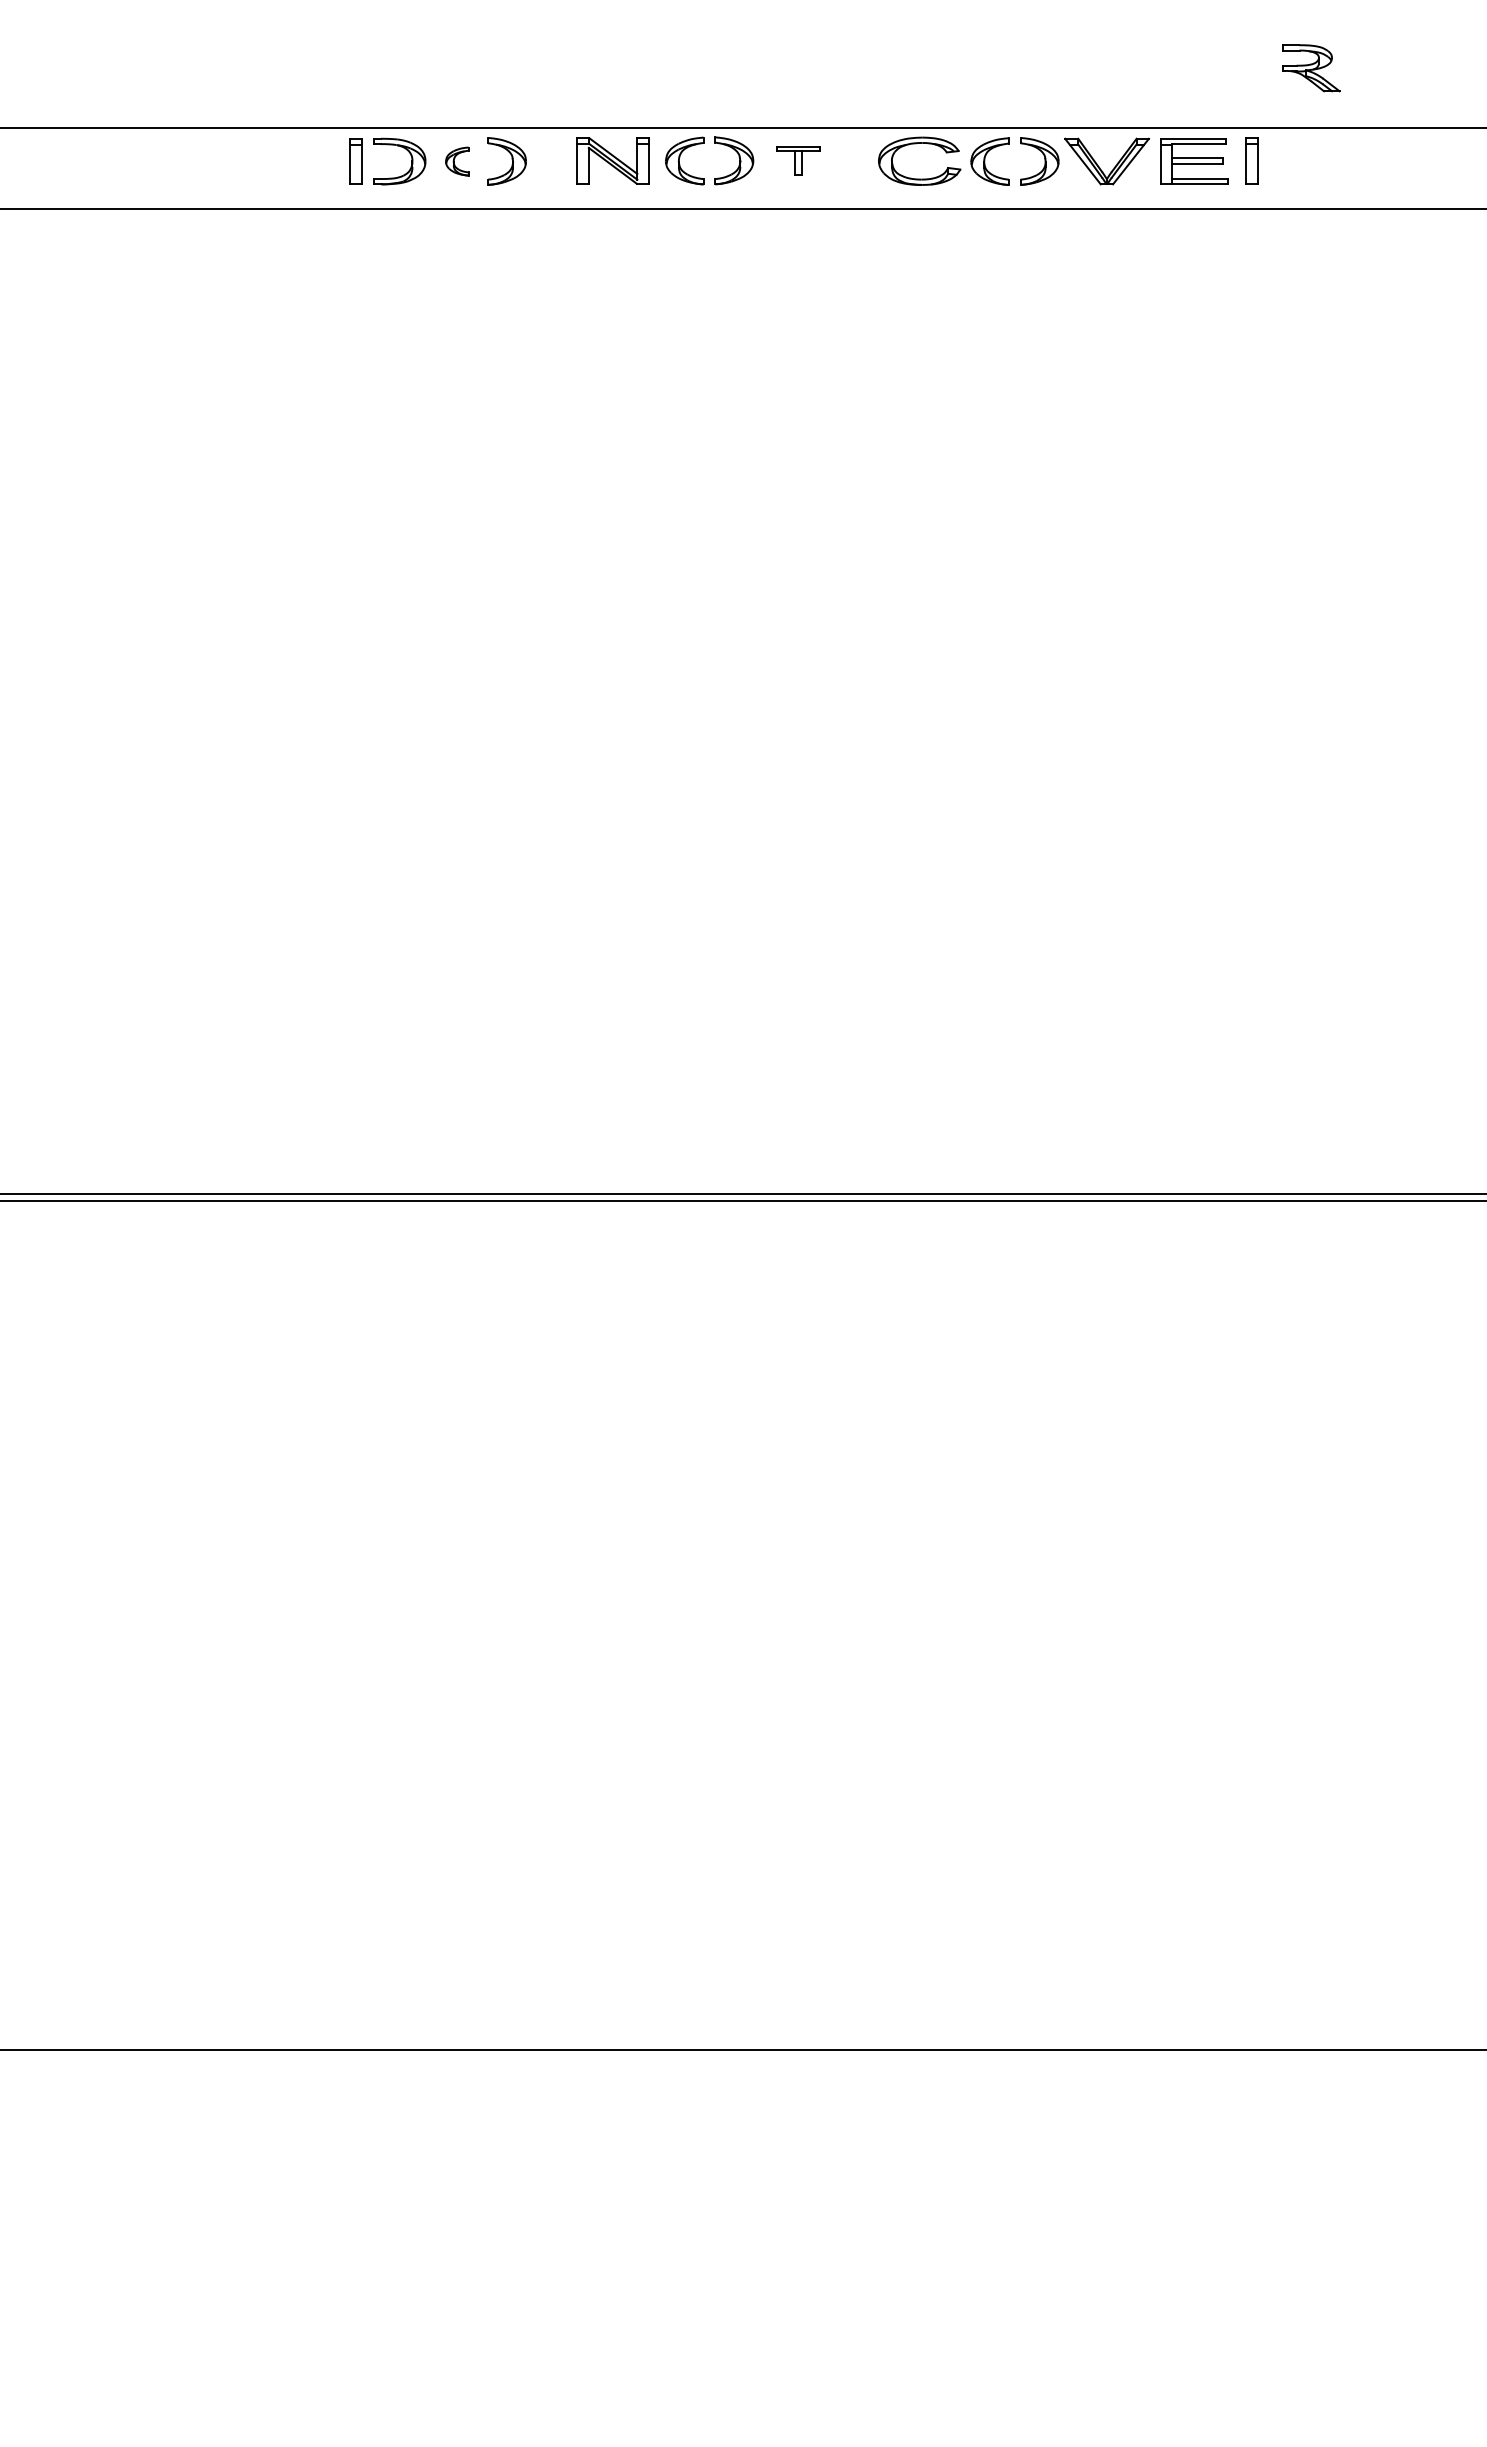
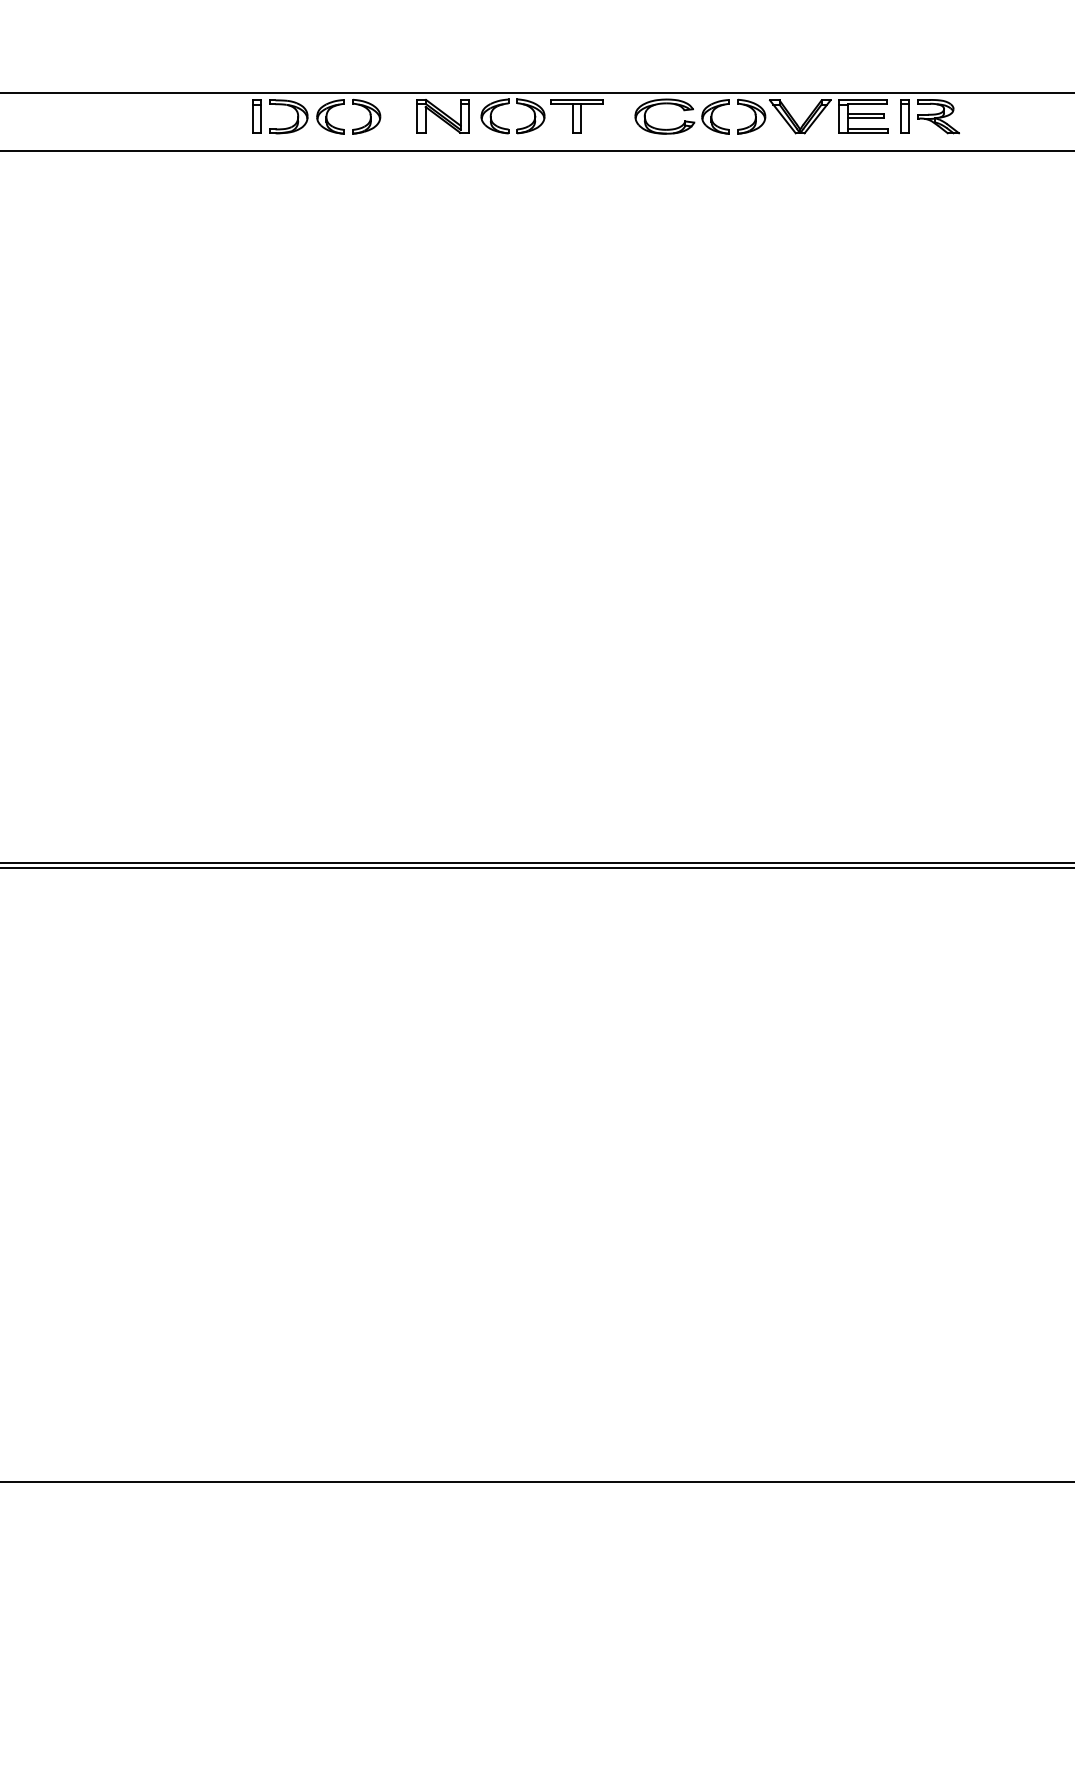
part: (1311, 68) -> (938, 116), moved
part: (798, 160) -> (577, 116), size x1.67
part: (456, 161) -> (330, 116), size x1.67

